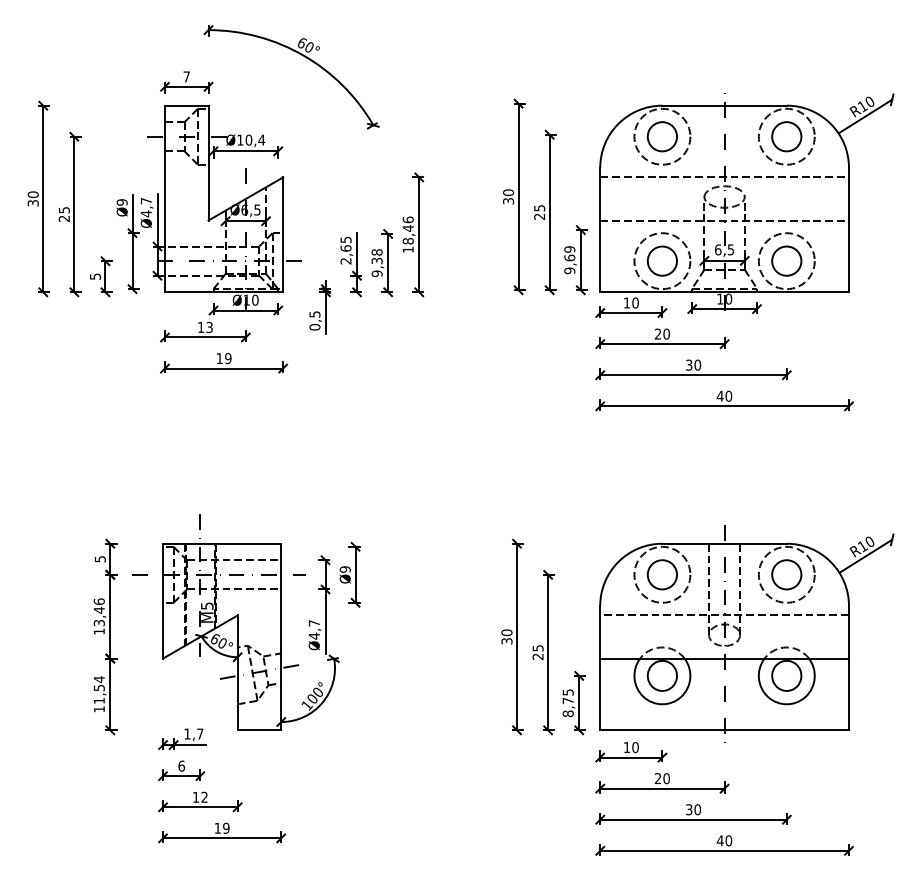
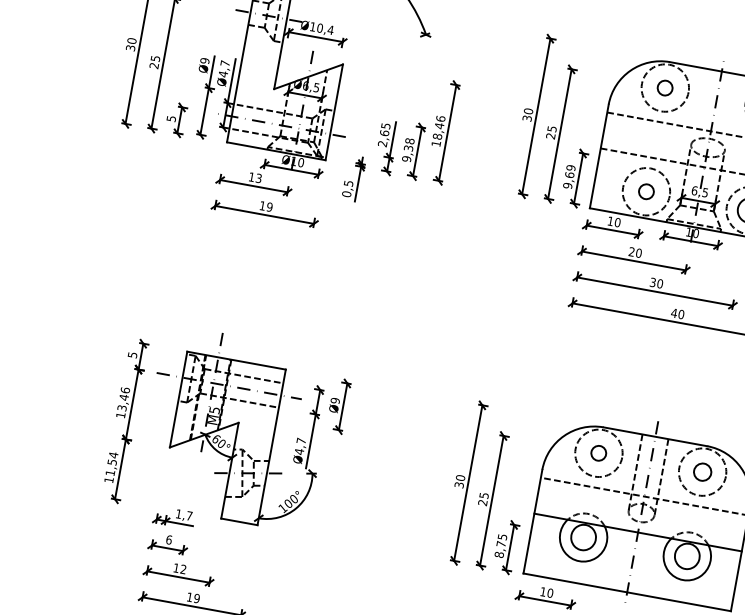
circle: (661, 136) -> (664, 87), size x0.6
circle: (662, 260) -> (646, 191), size x0.6
circle: (661, 574) -> (598, 452), size x0.6
circle: (786, 574) -> (702, 471), size x0.7

